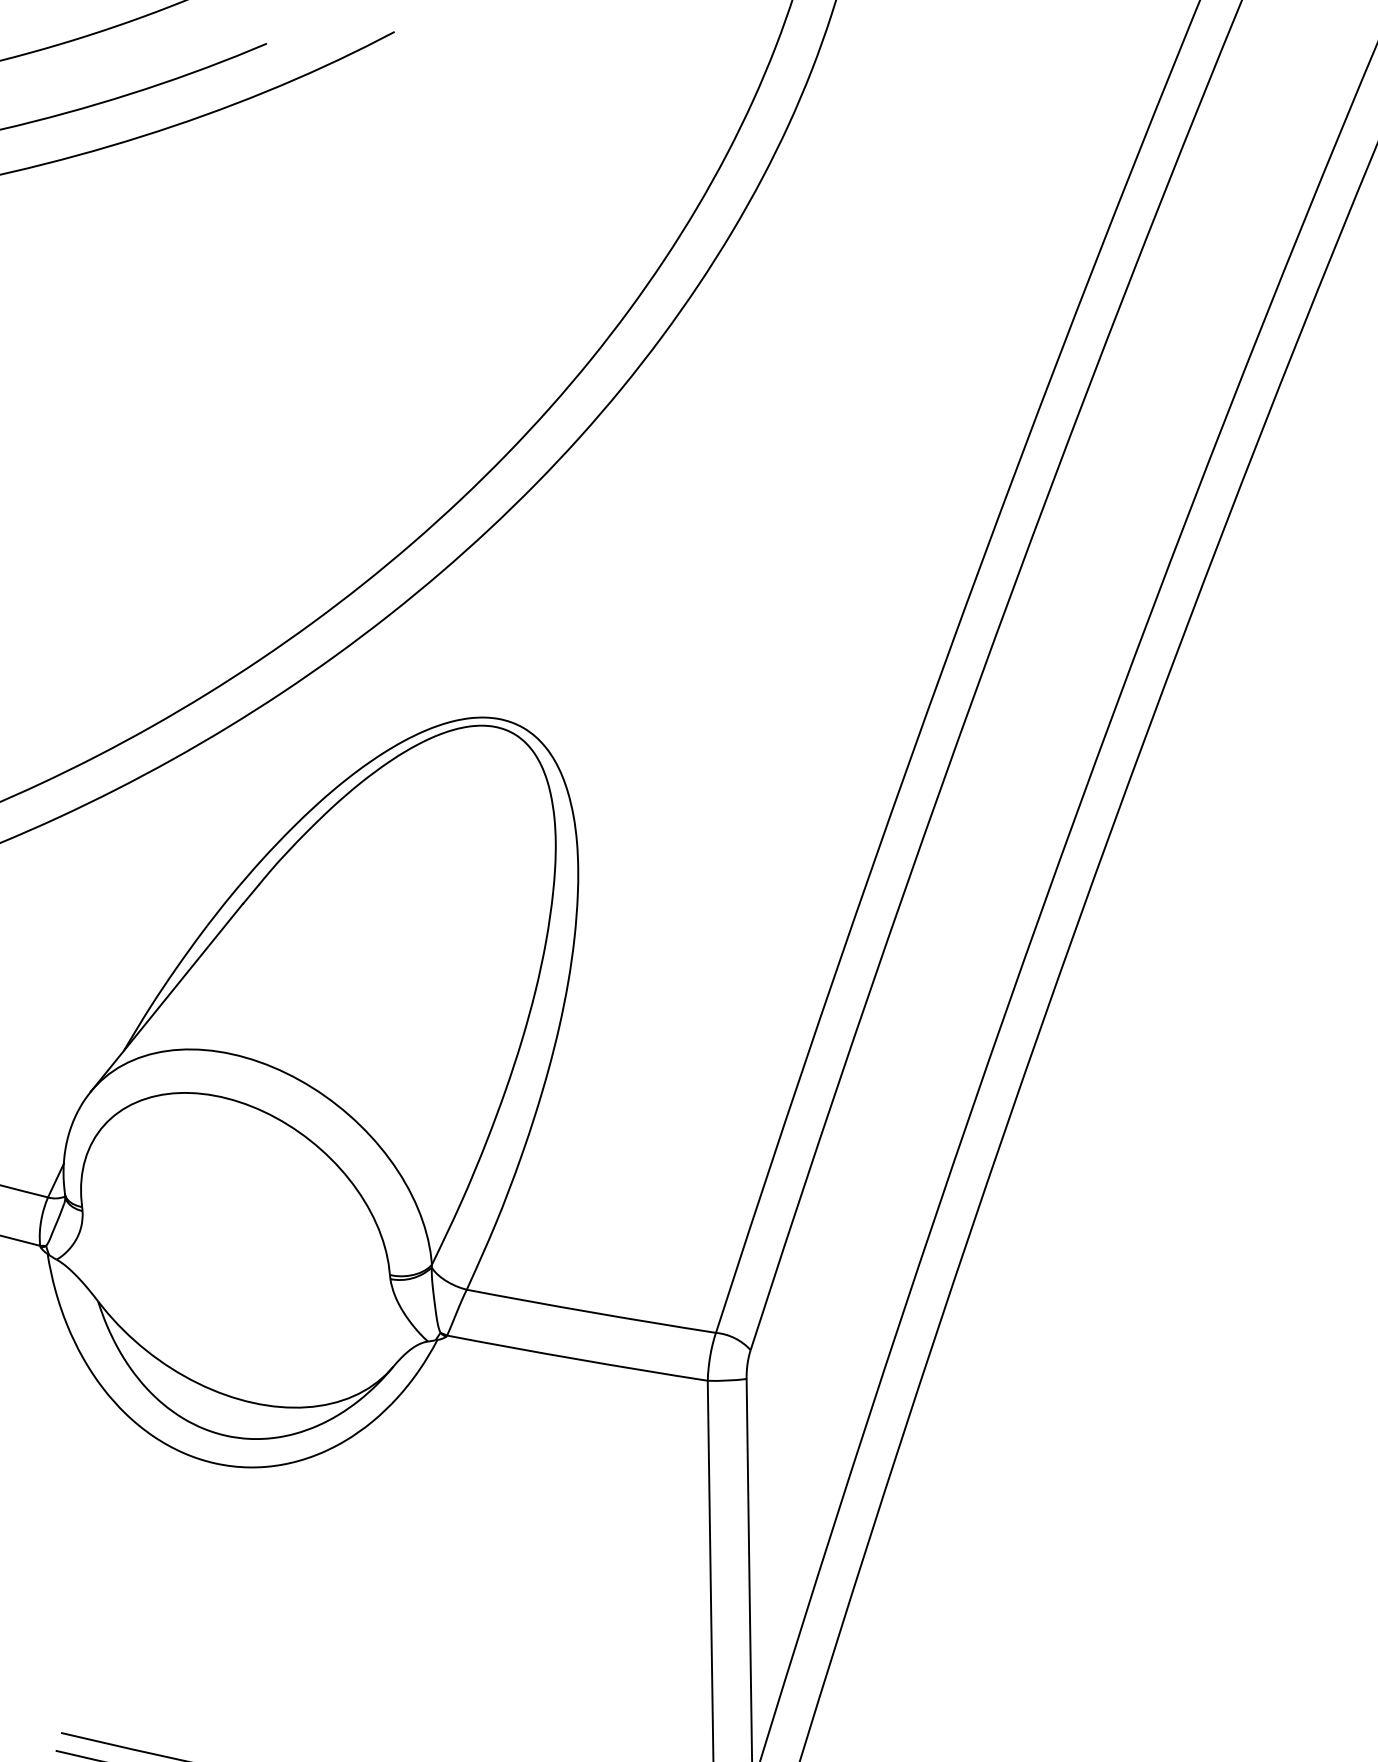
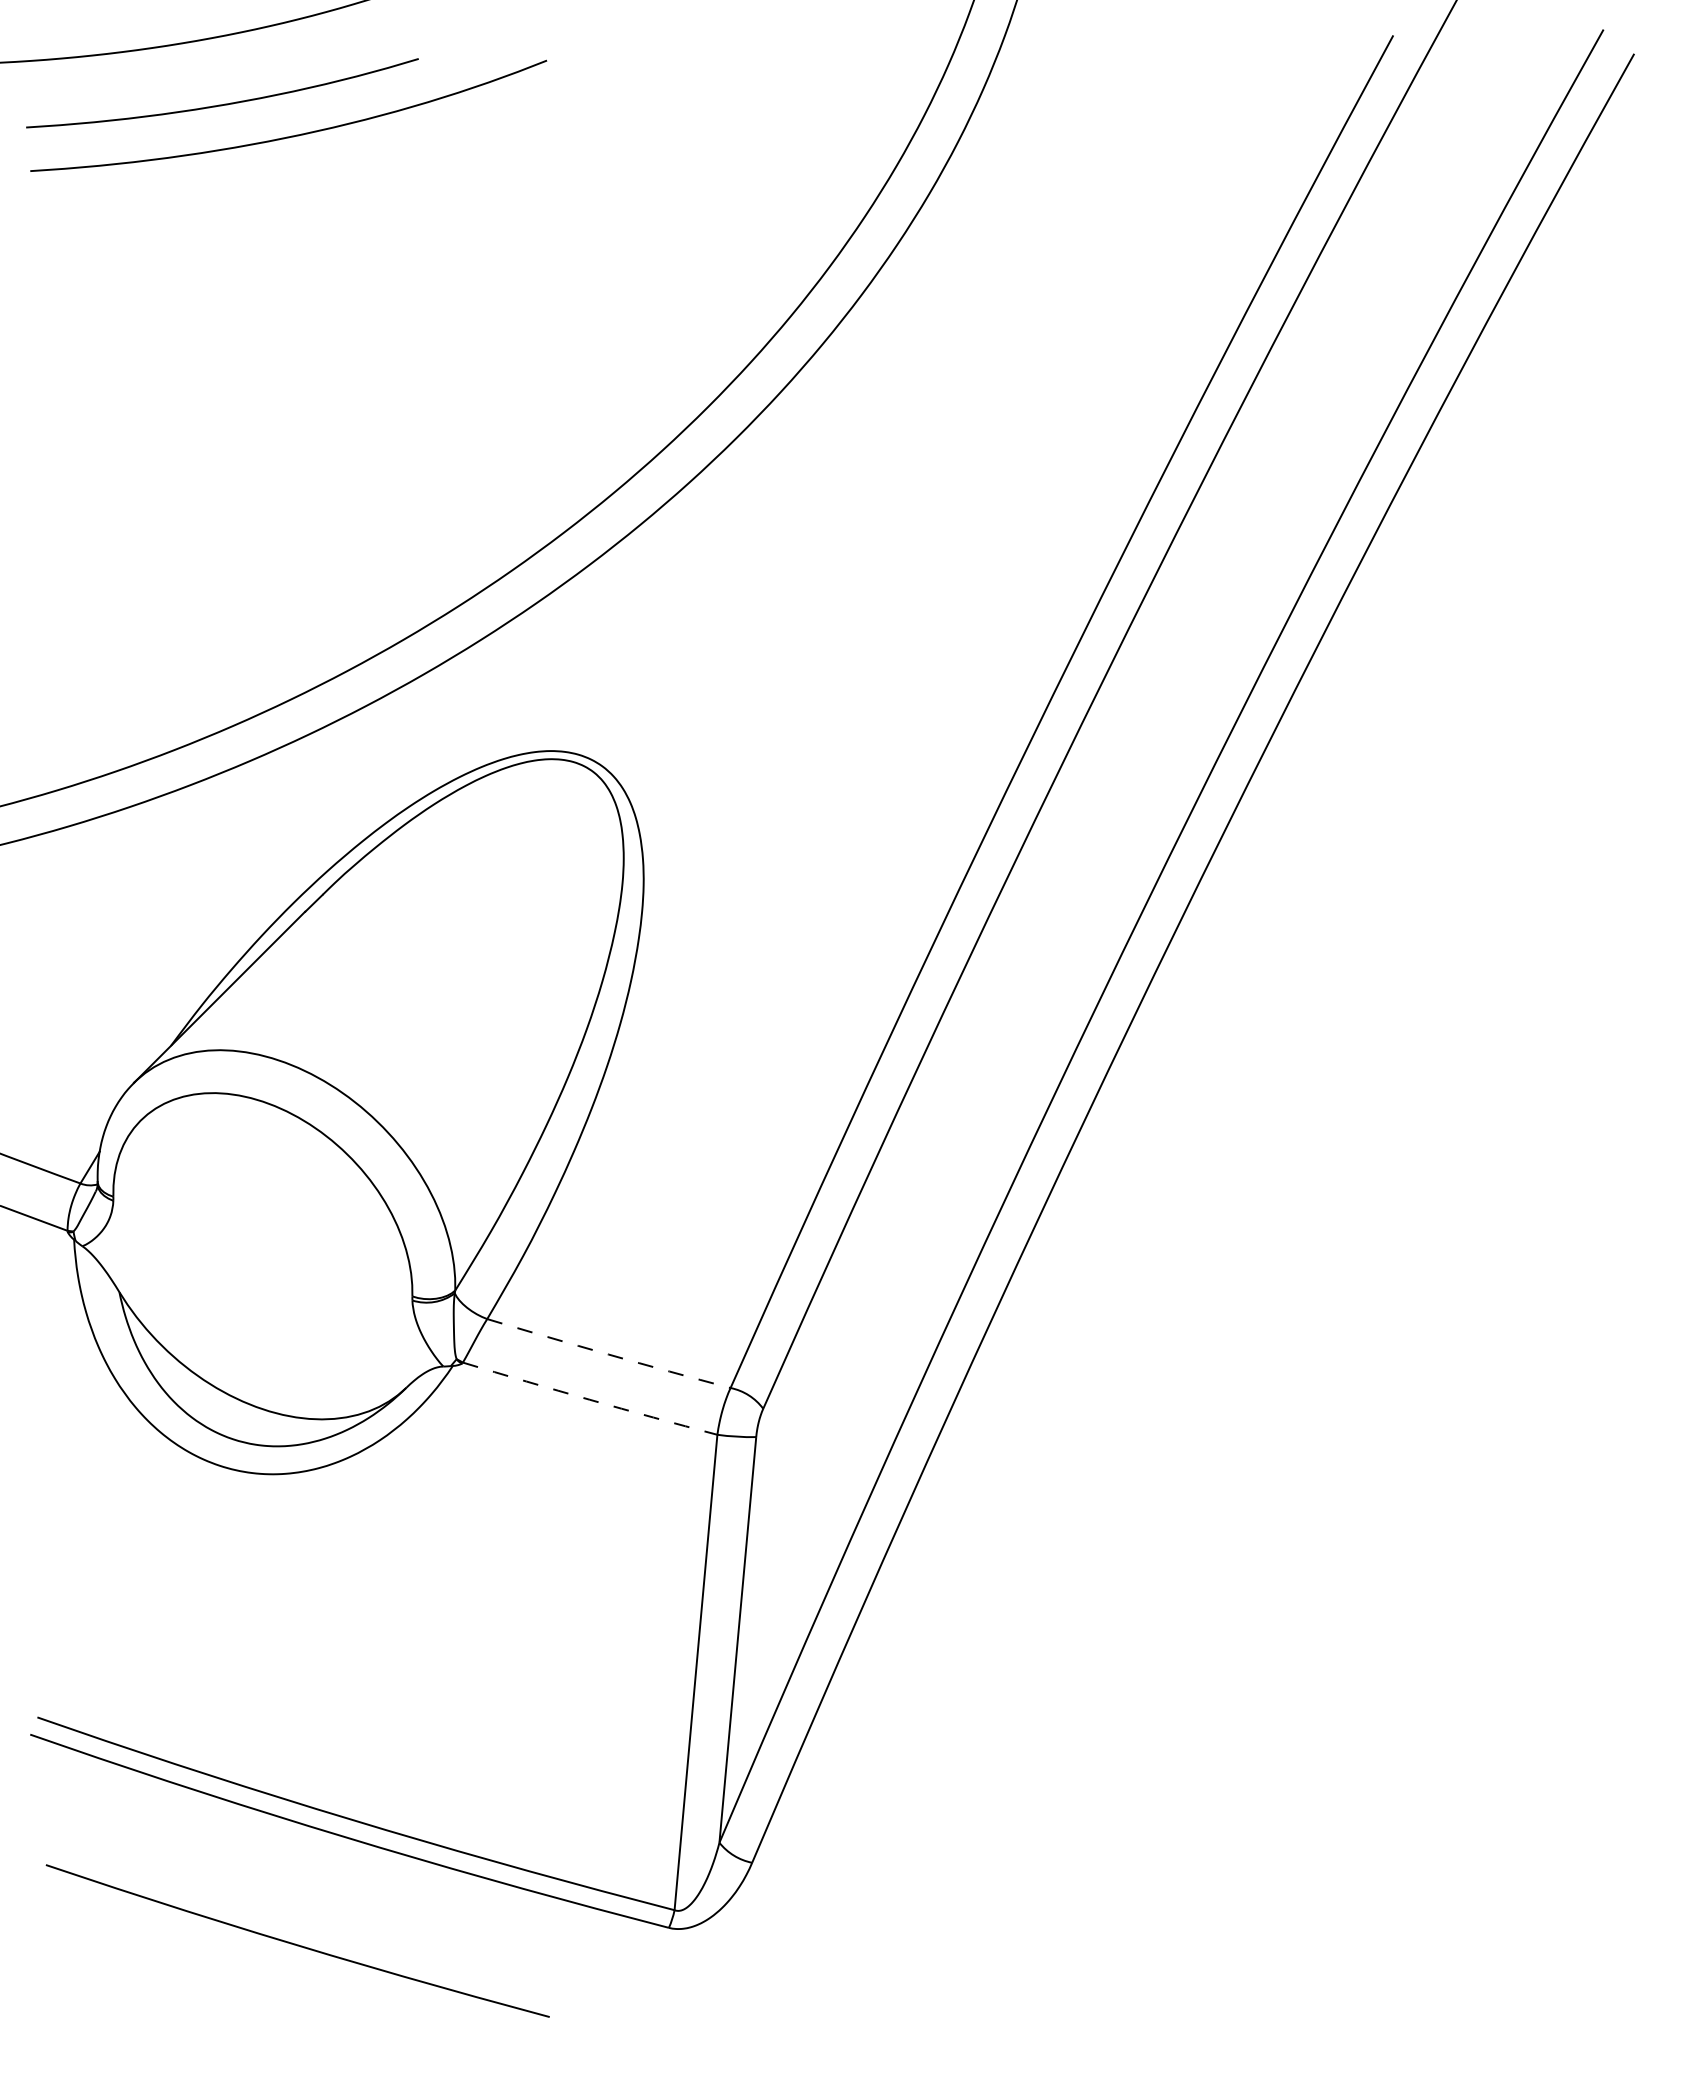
arc: (591, 1312) -> (608, 1354), solid -> dashed
arc: (576, 1359) -> (589, 1399), solid -> dashed

